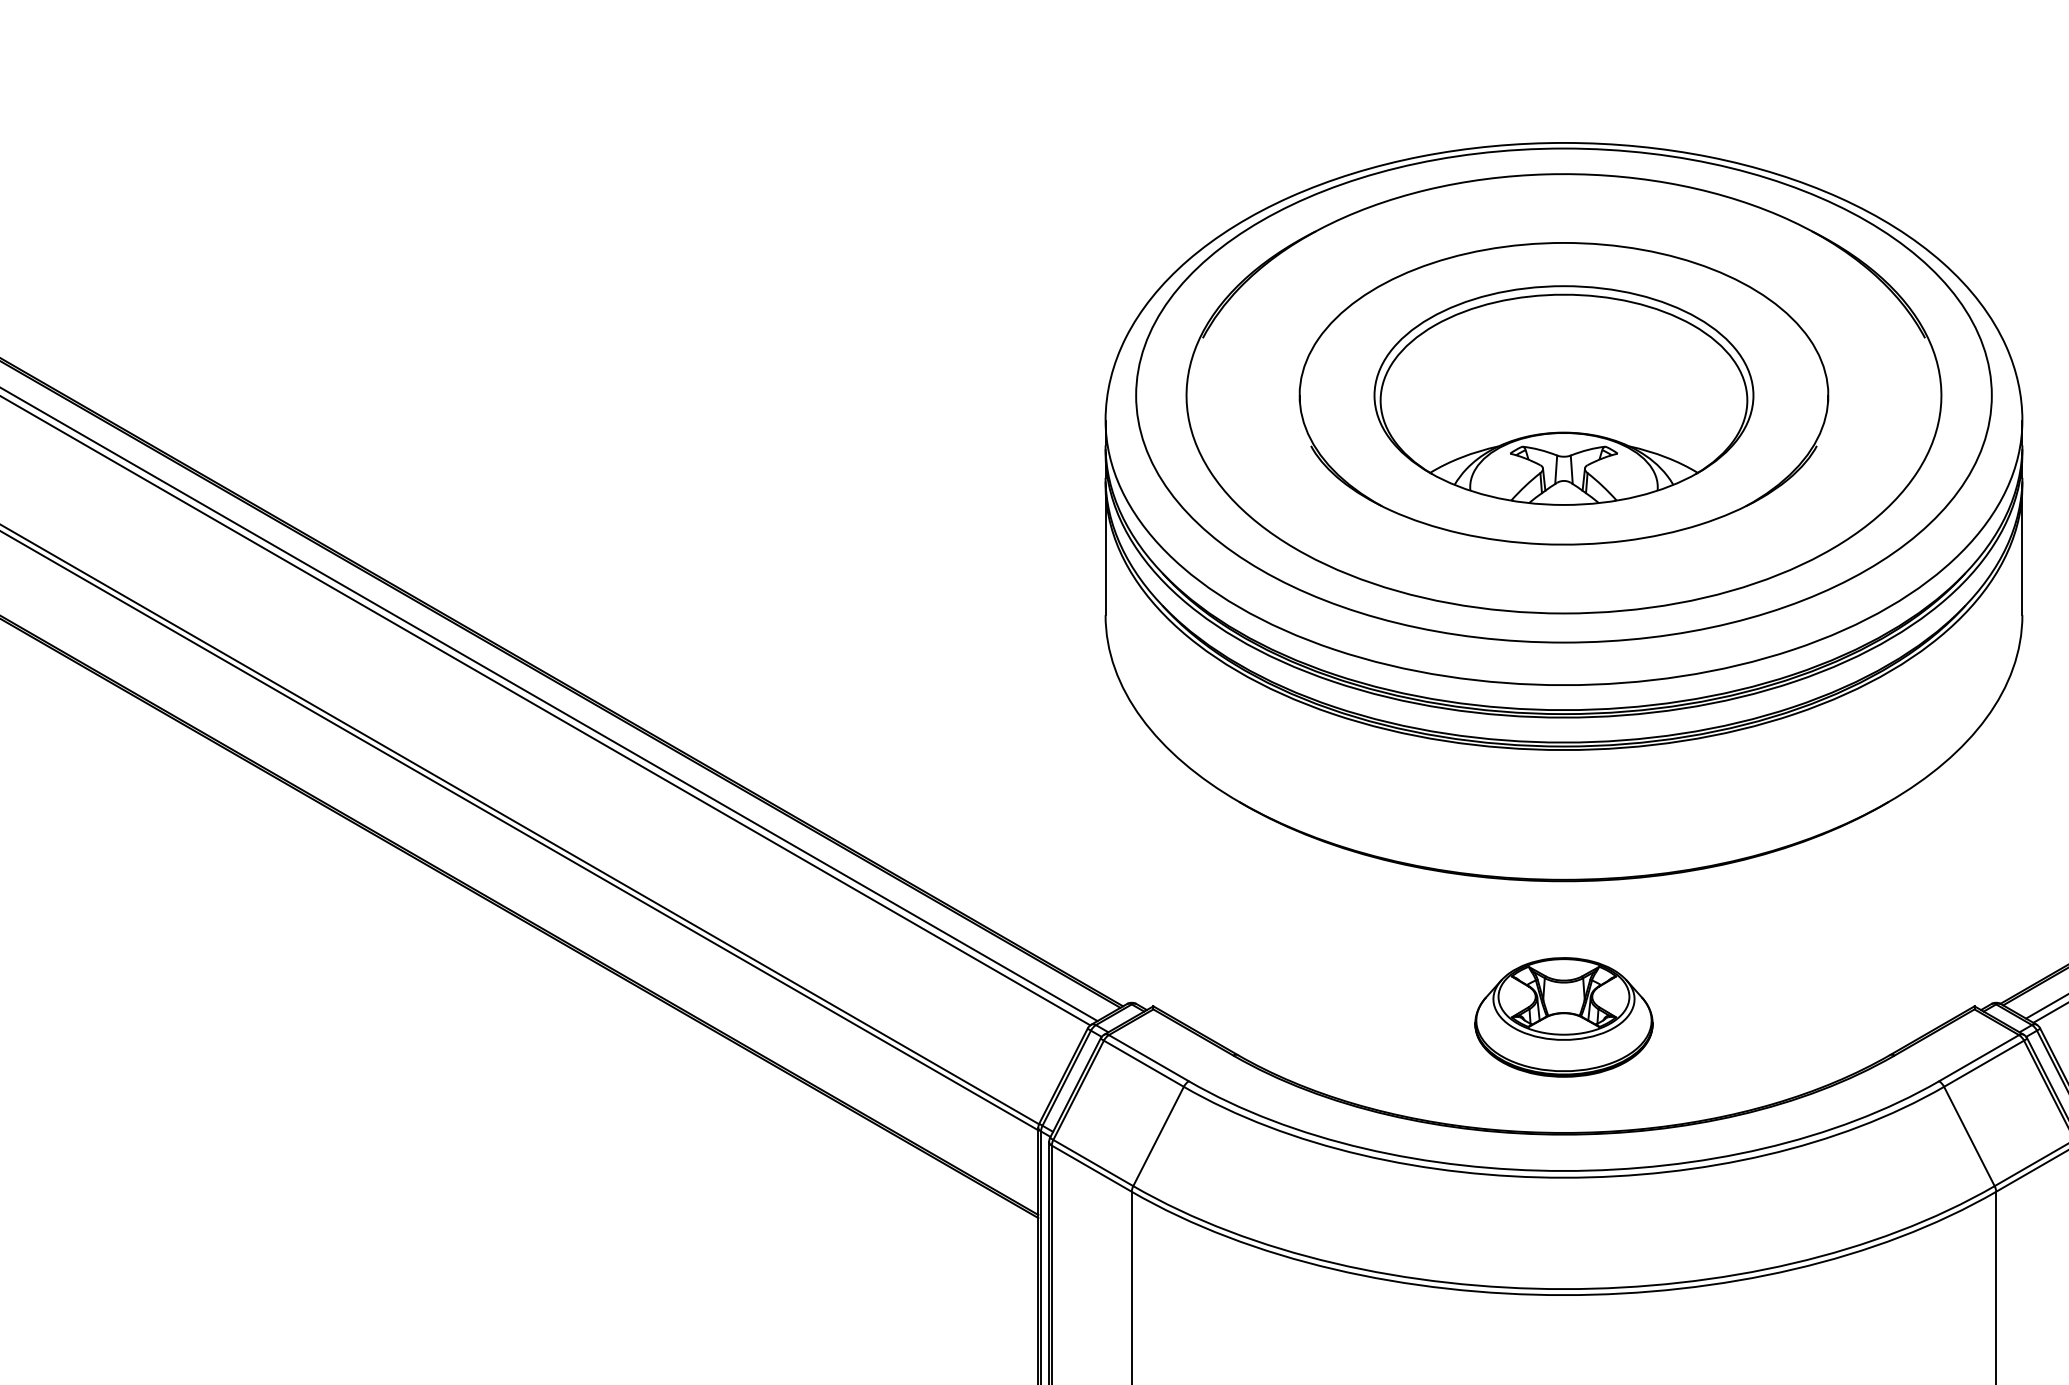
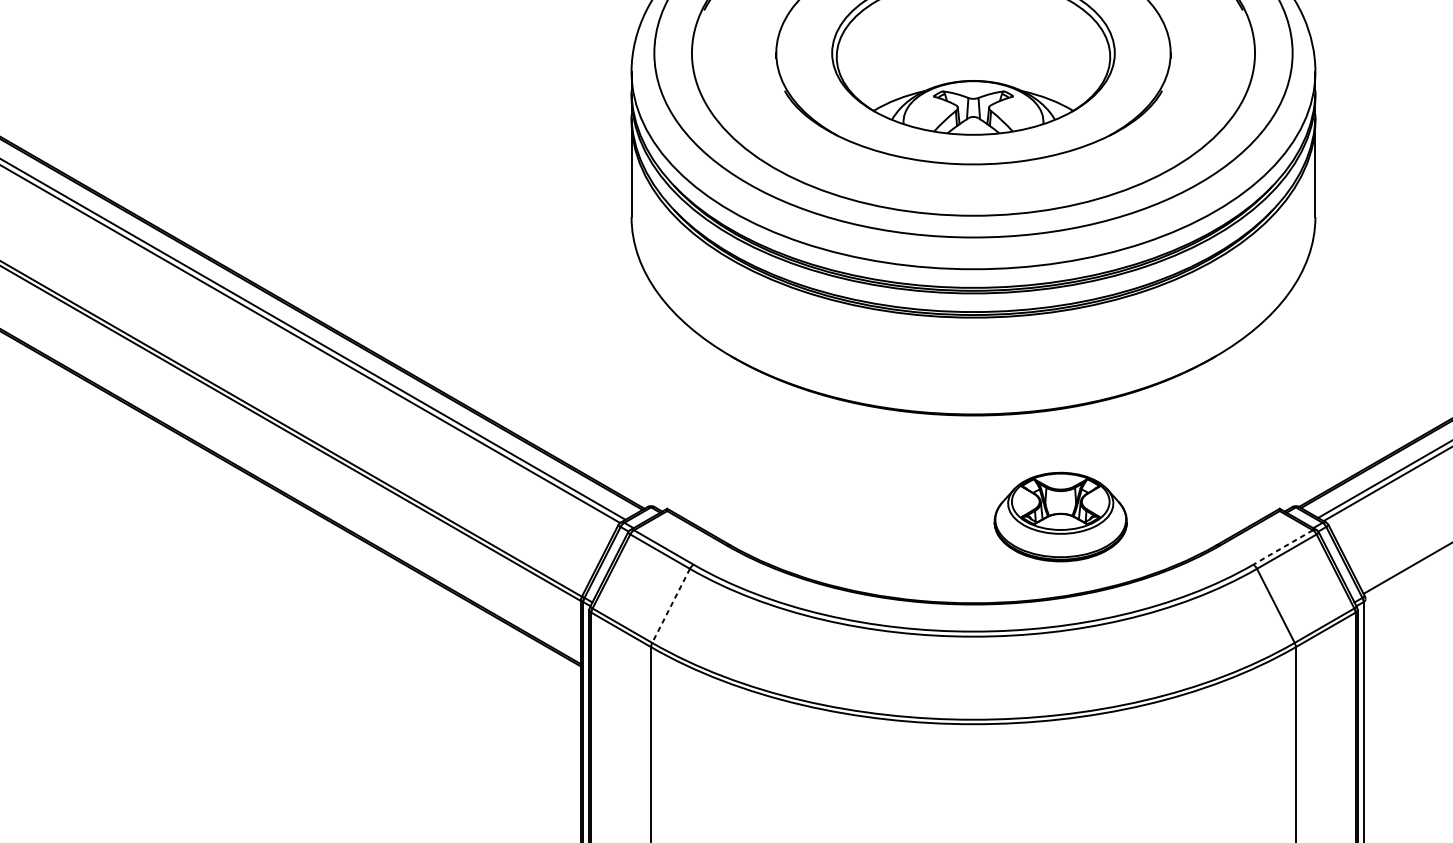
part: (1563, 1017) -> (1060, 517), moved
line: (1978, 1058) -> (1282, 547), solid -> dashed
line: (1158, 1136) -> (671, 605), solid -> dashed

